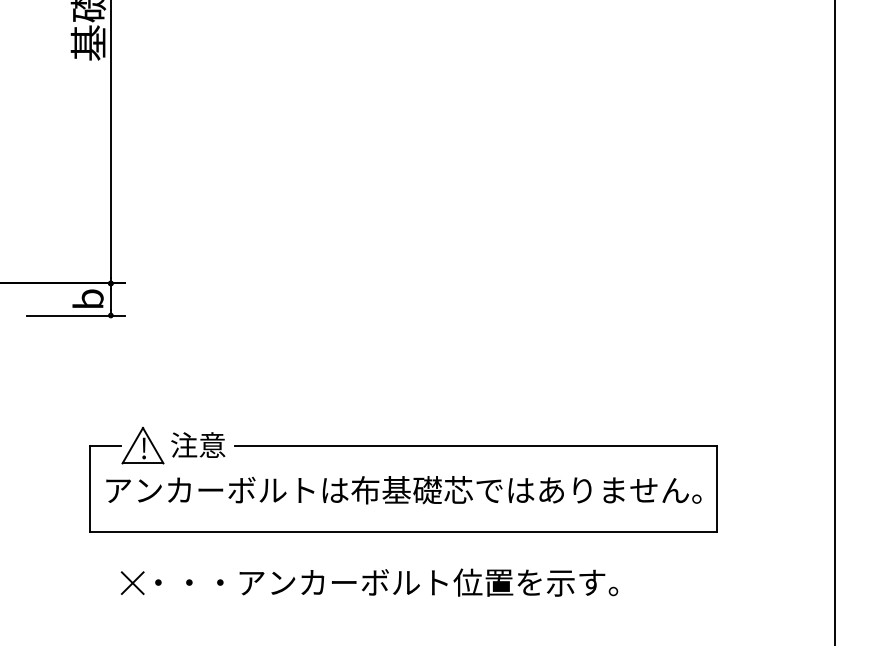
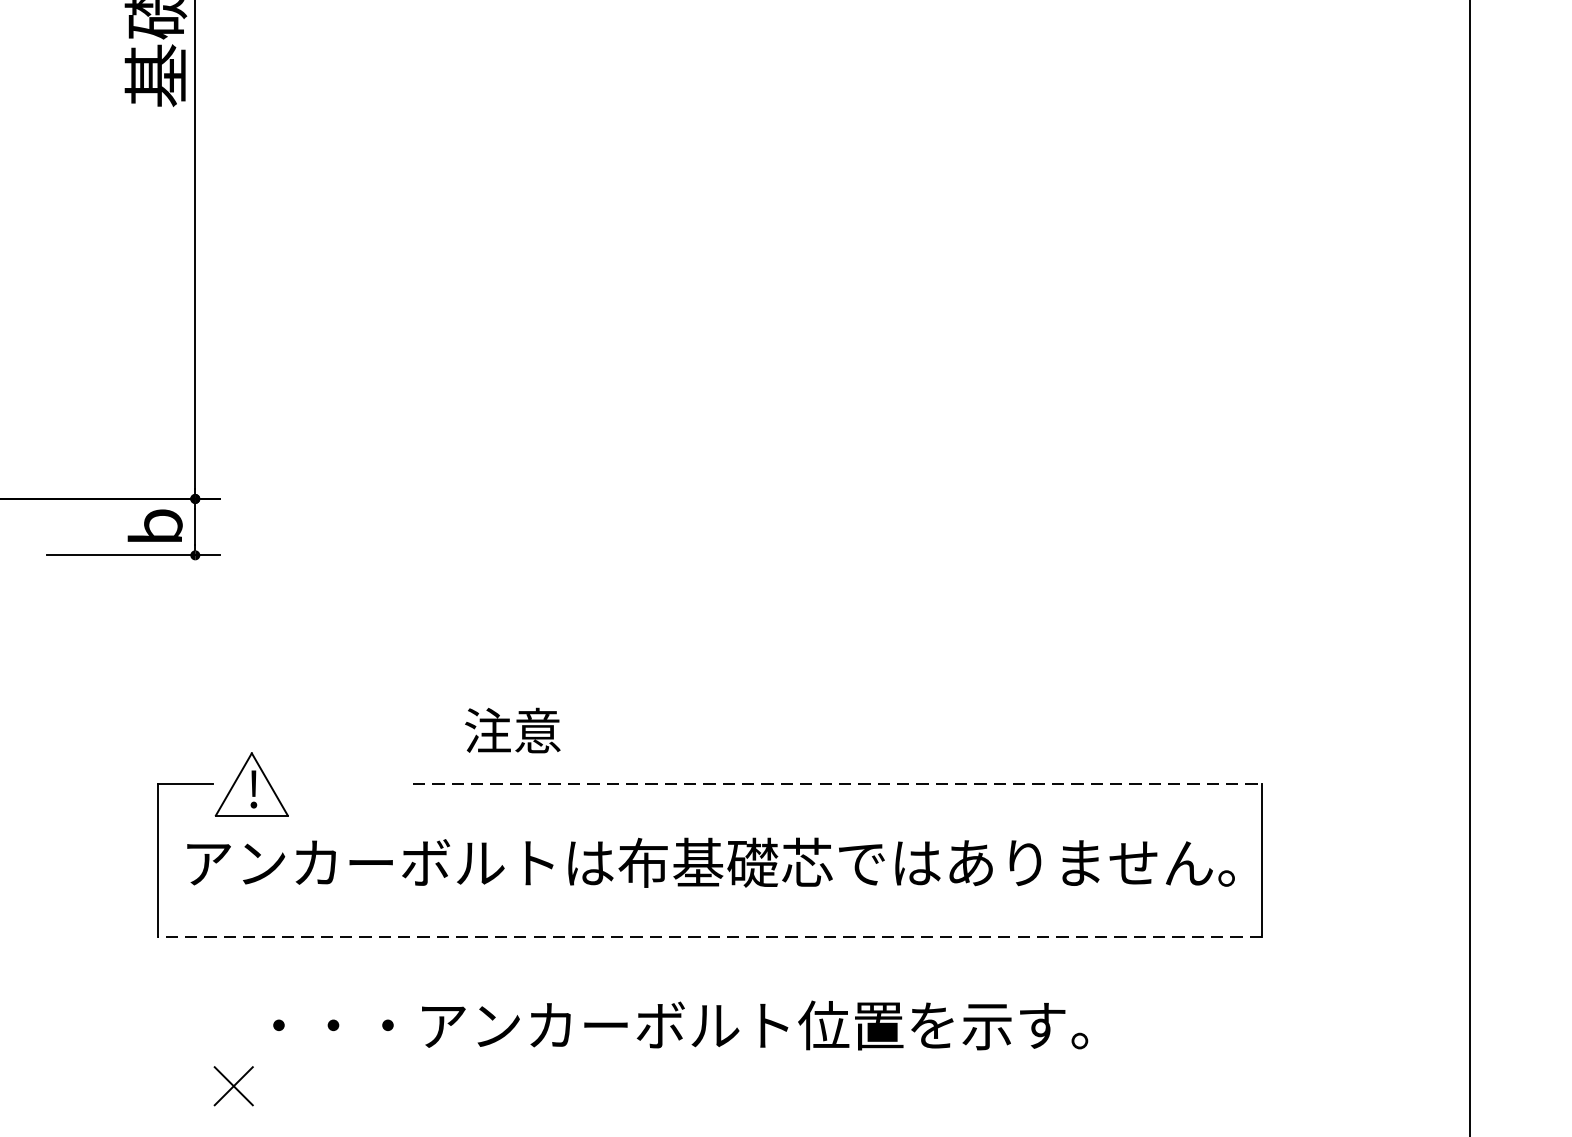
text: (198, 444) -> (513, 729), moved
line: (476, 445) -> (838, 784), solid -> dashed
line: (403, 532) -> (710, 937), solid -> dashed
part: (132, 582) -> (233, 1085), moved

